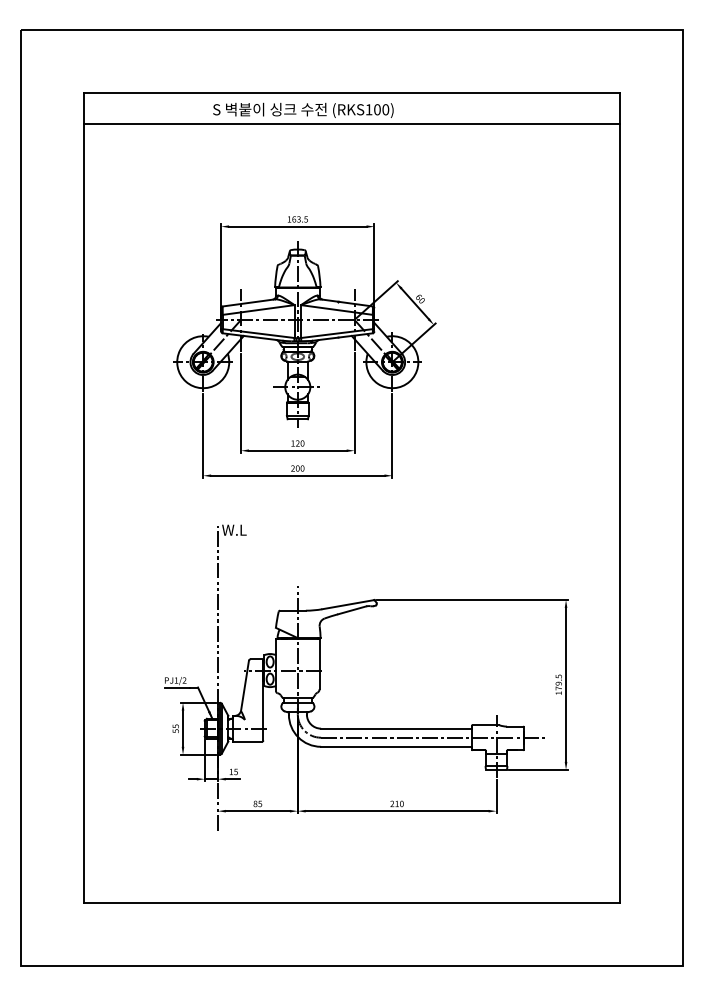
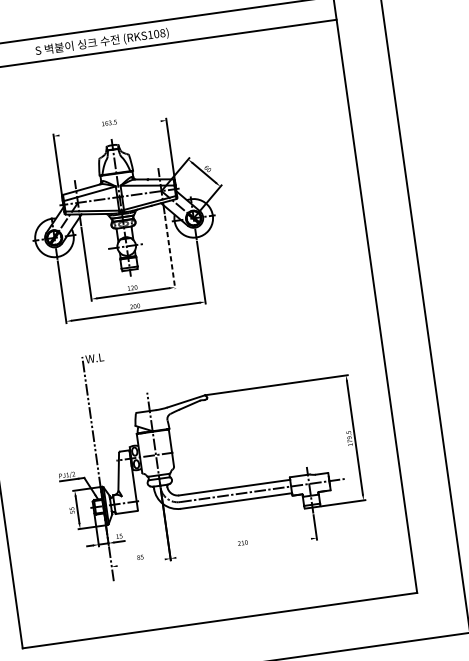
text: (385, 109) -> (162, 33), (RKS100) -> (RKS108)
line: (297, 226) -> (109, 128), removed
line: (354, 403) -> (170, 252), solid -> dashed
line: (257, 811) -> (140, 563), removed
line: (396, 811) -> (243, 548), removed

